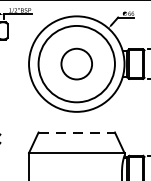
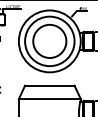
circle: (76, 62) -> (49, 40), size x1.67
line: (76, 132) -> (49, 85), dashed -> solid

